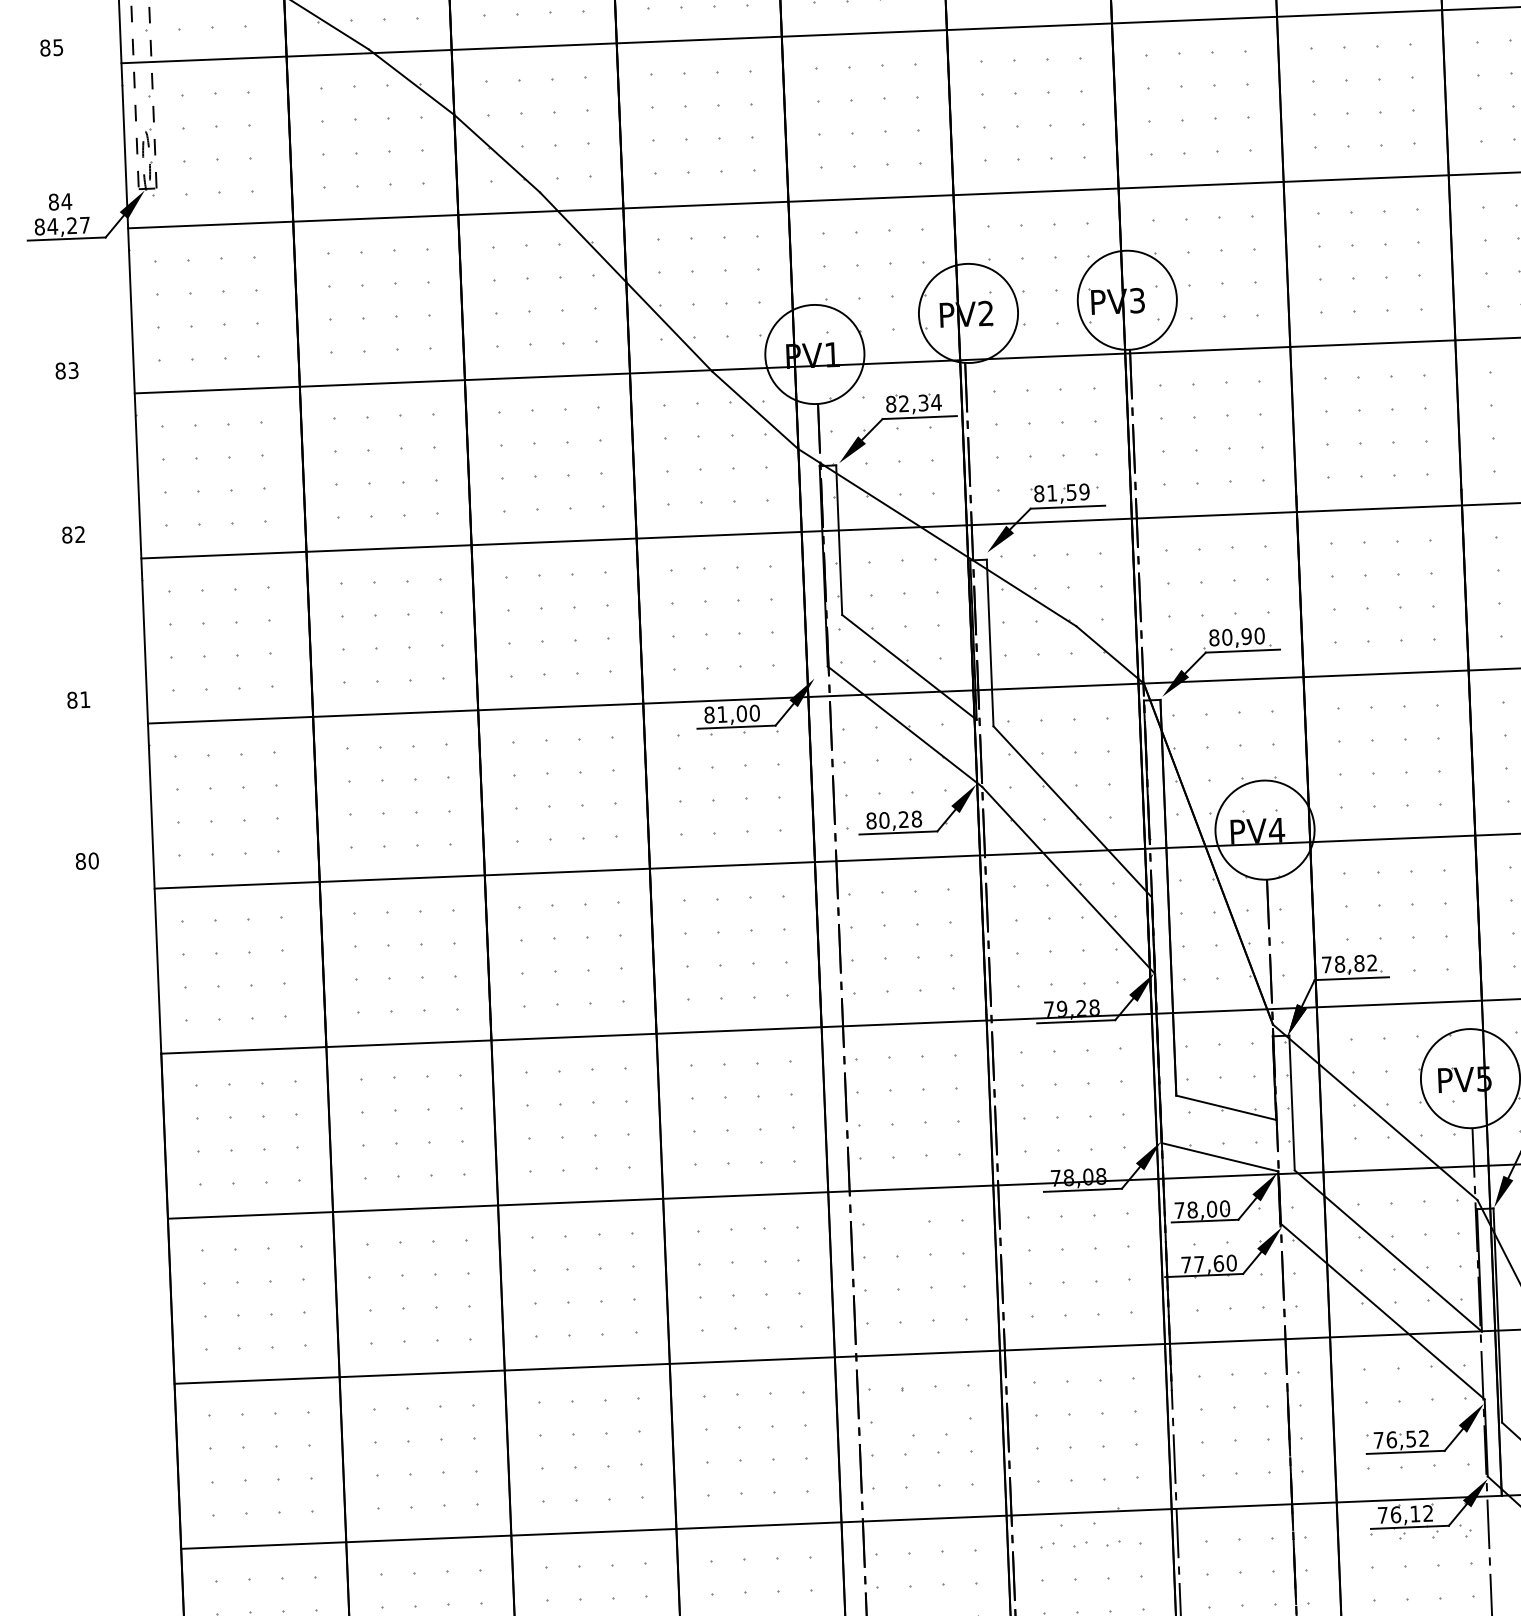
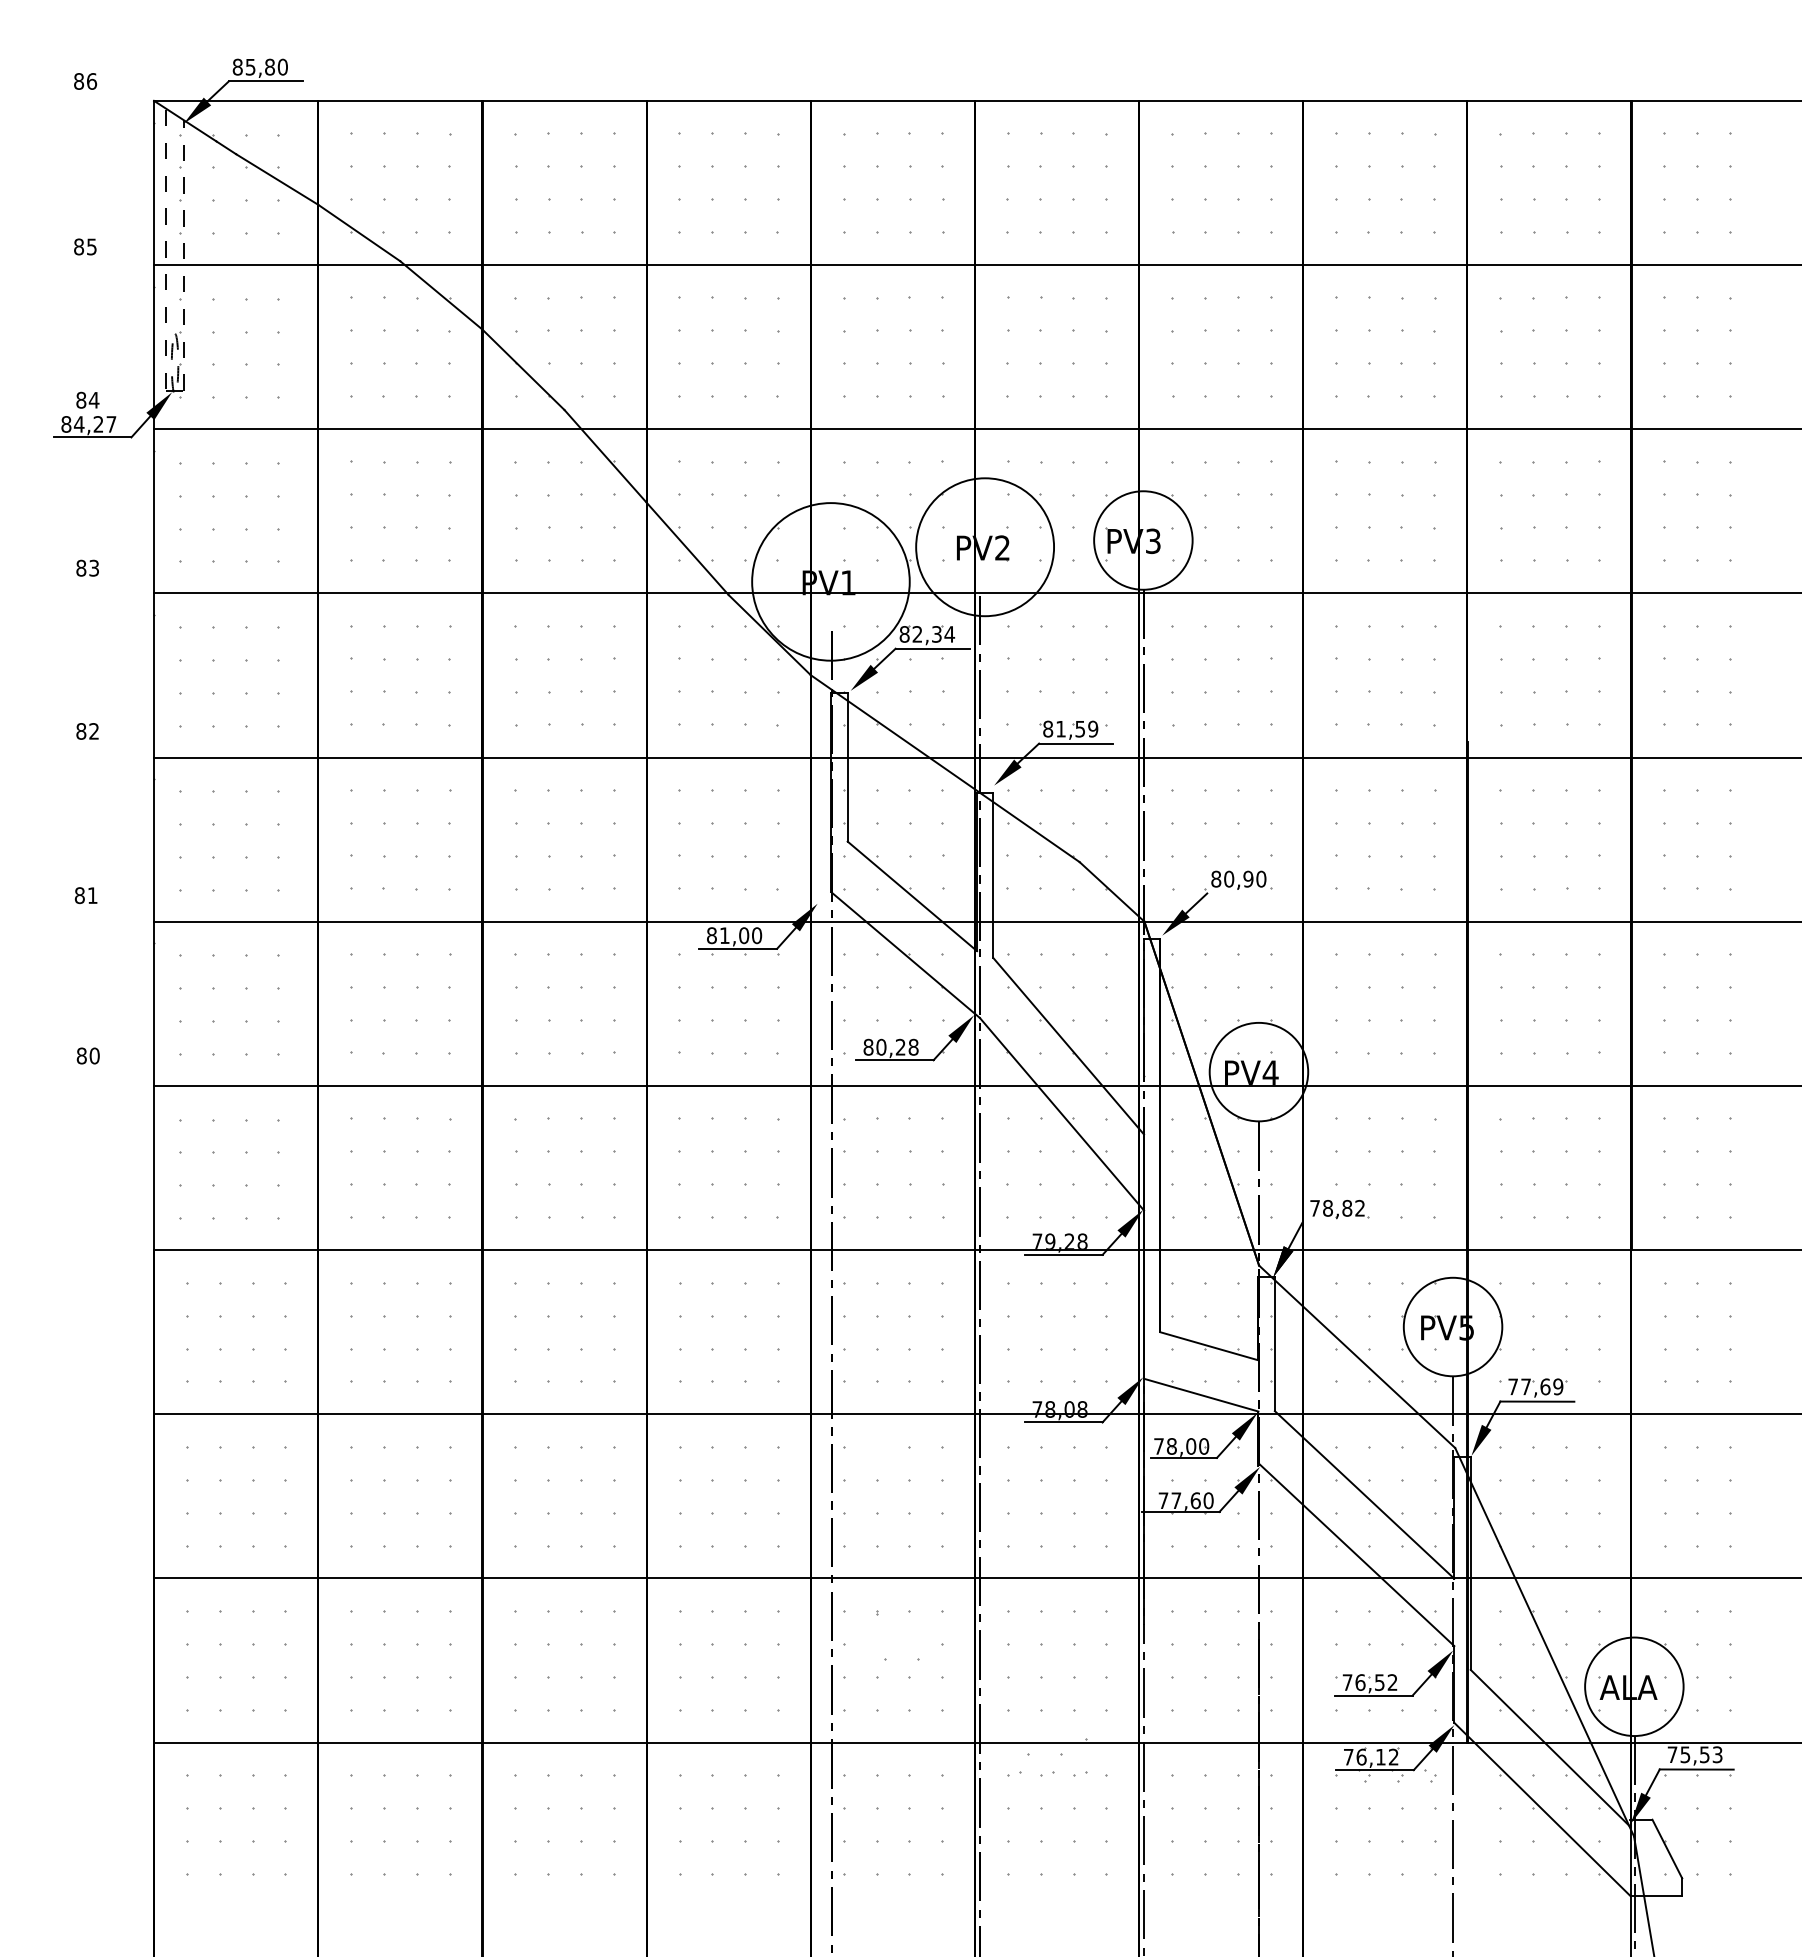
circle: (967, 313) -> (984, 547), size x1.4
circle: (814, 354) -> (830, 581), size x1.6
line: (1243, 651) -> (1244, 893), removed
line: (1352, 978) -> (1339, 1222), removed

